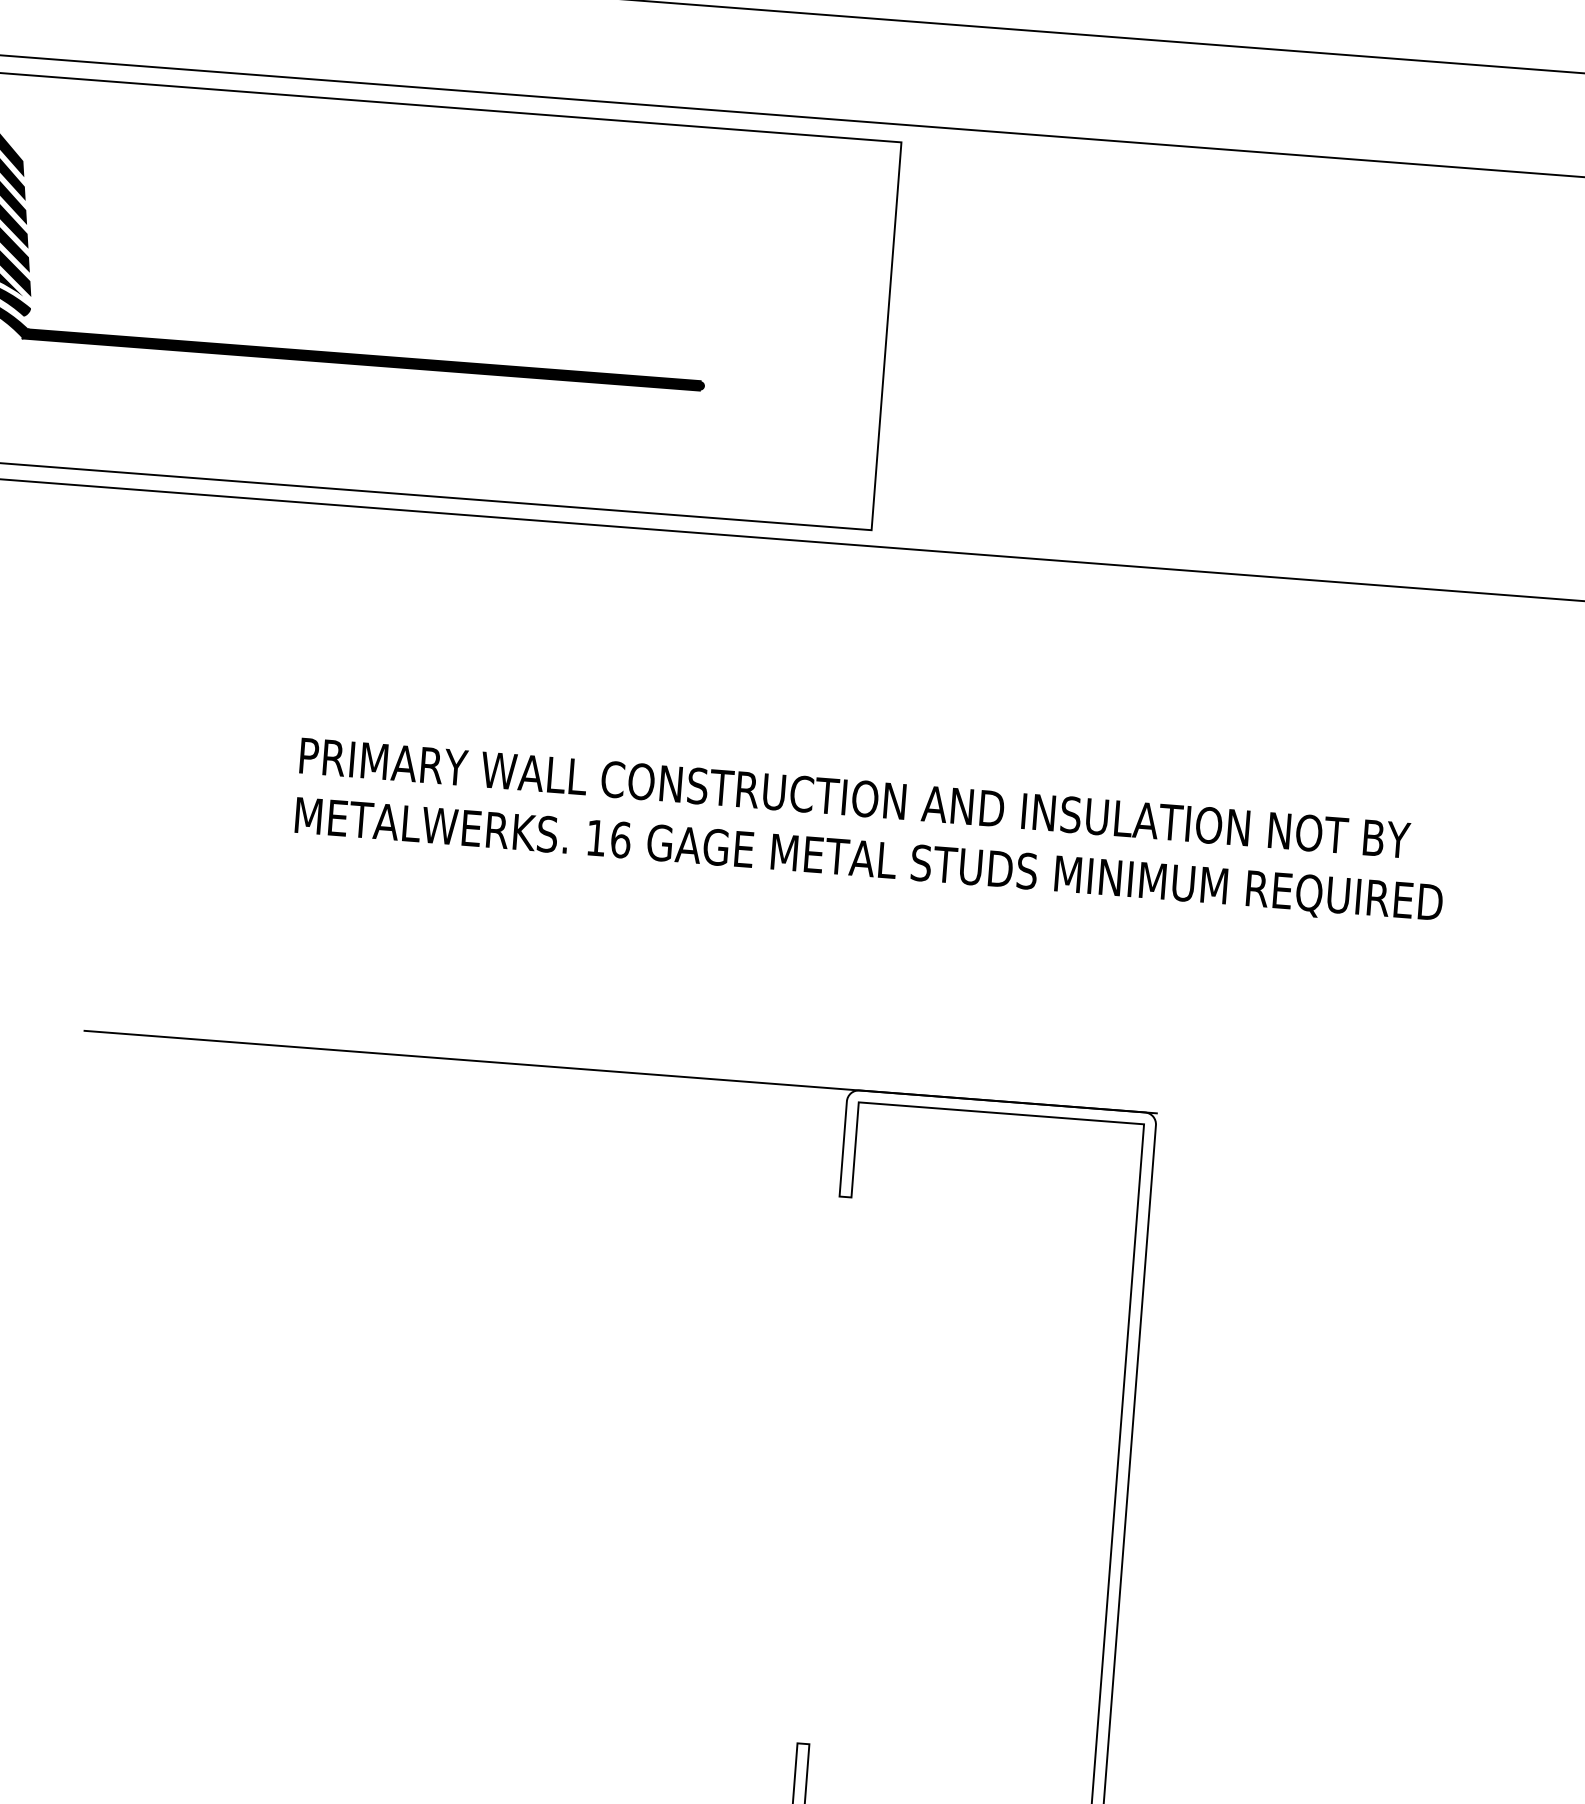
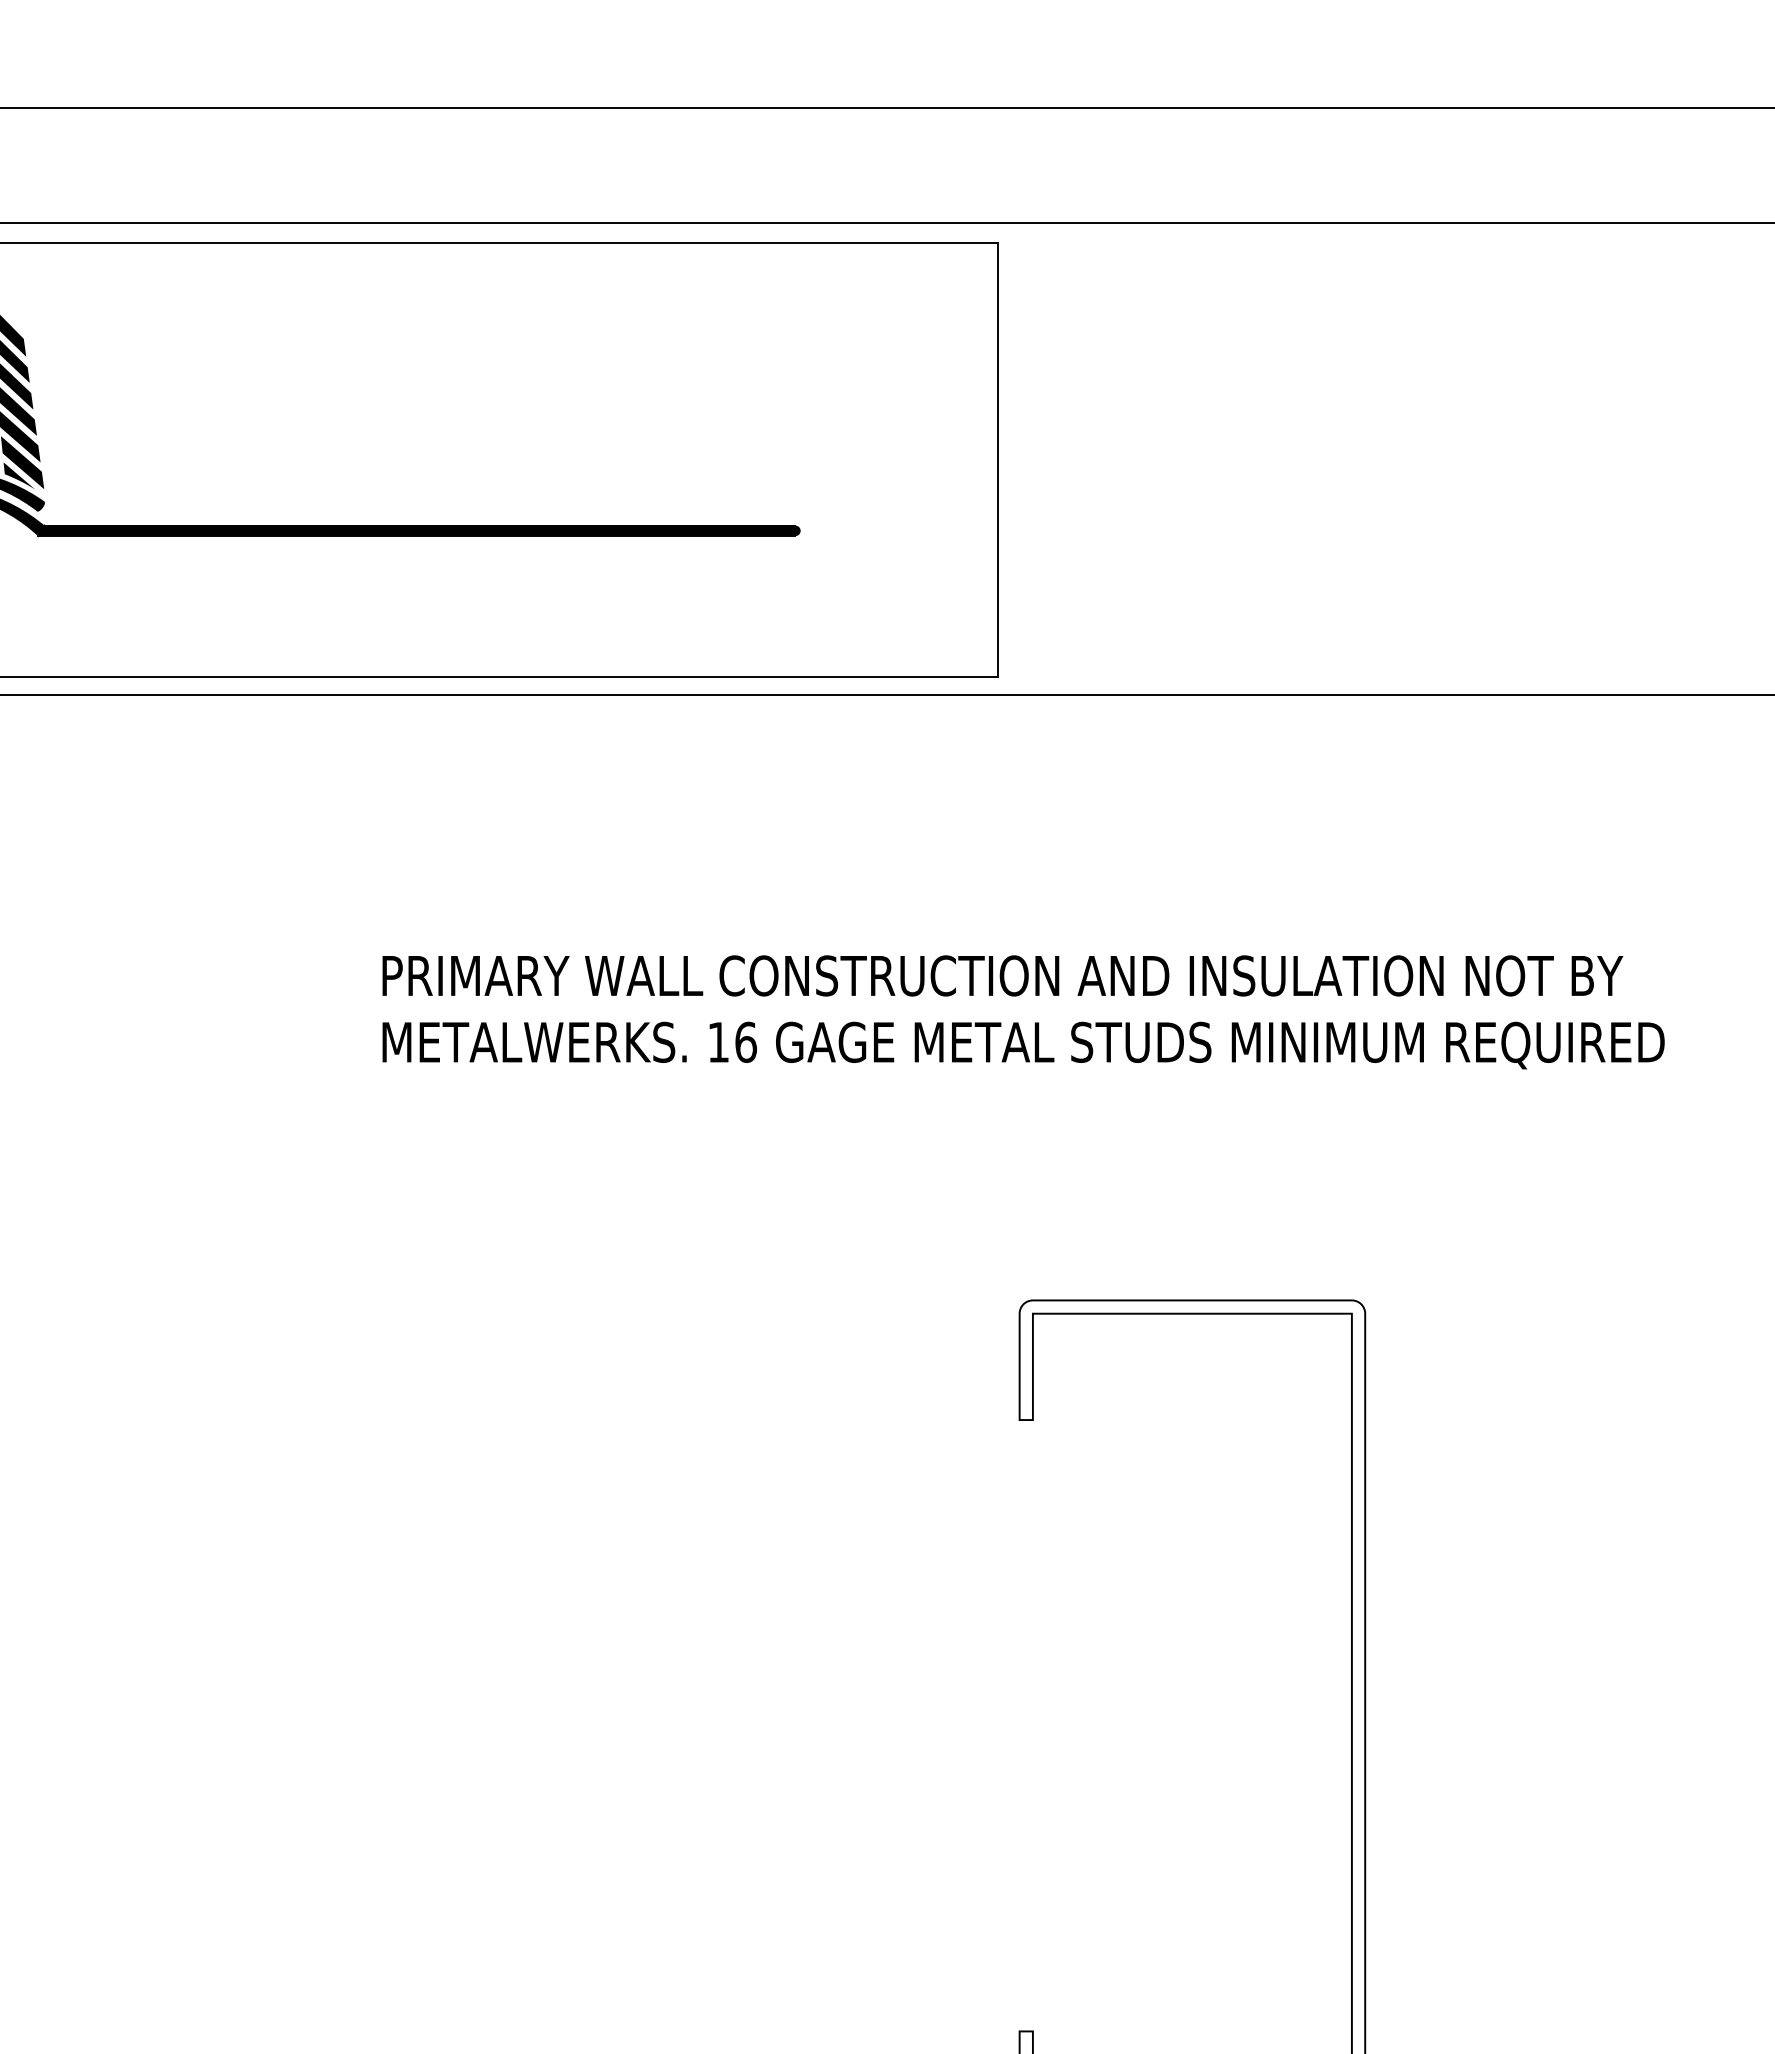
line: (620, 1072) -> (765, 1300), removed

